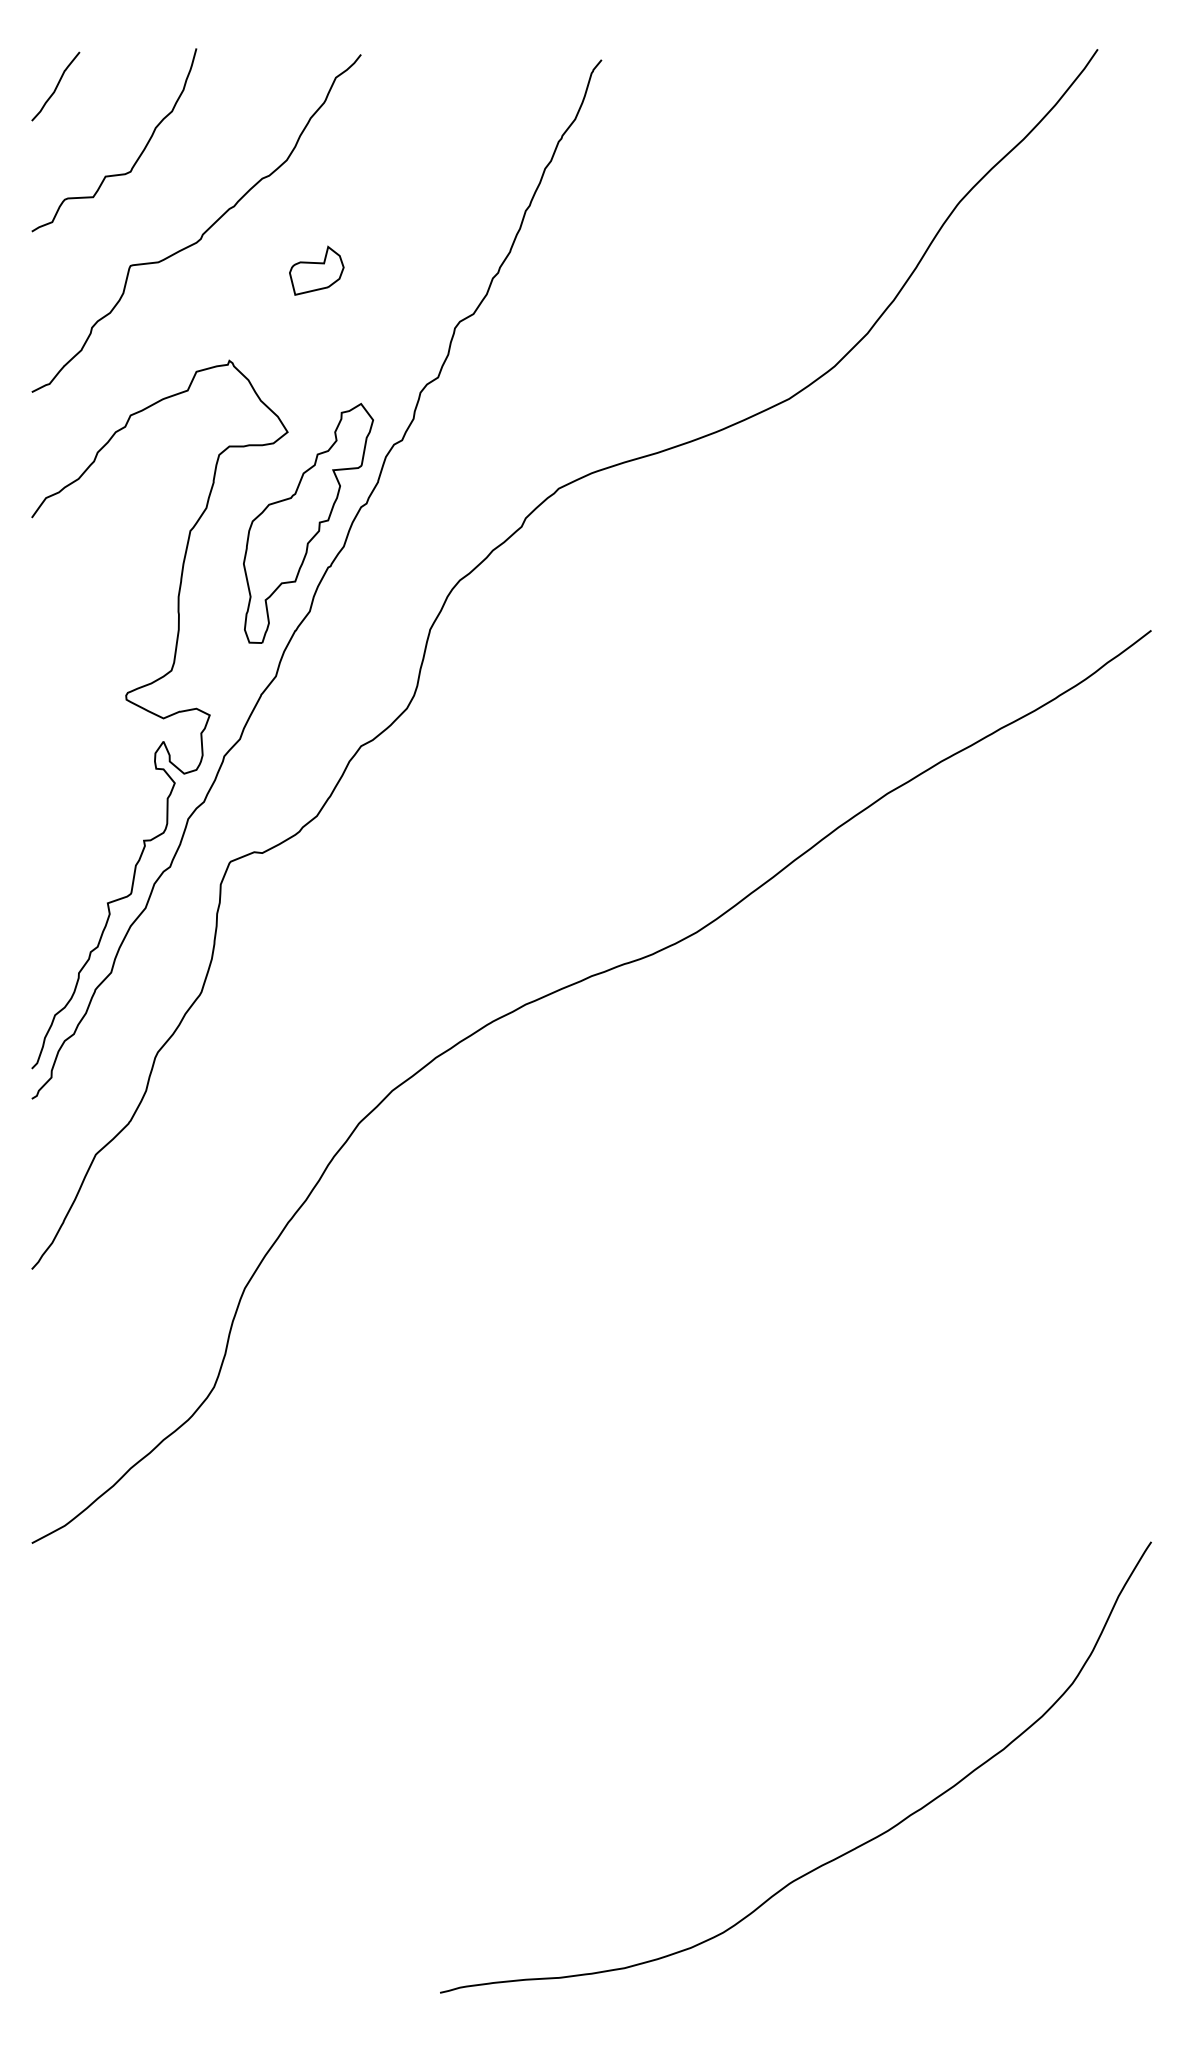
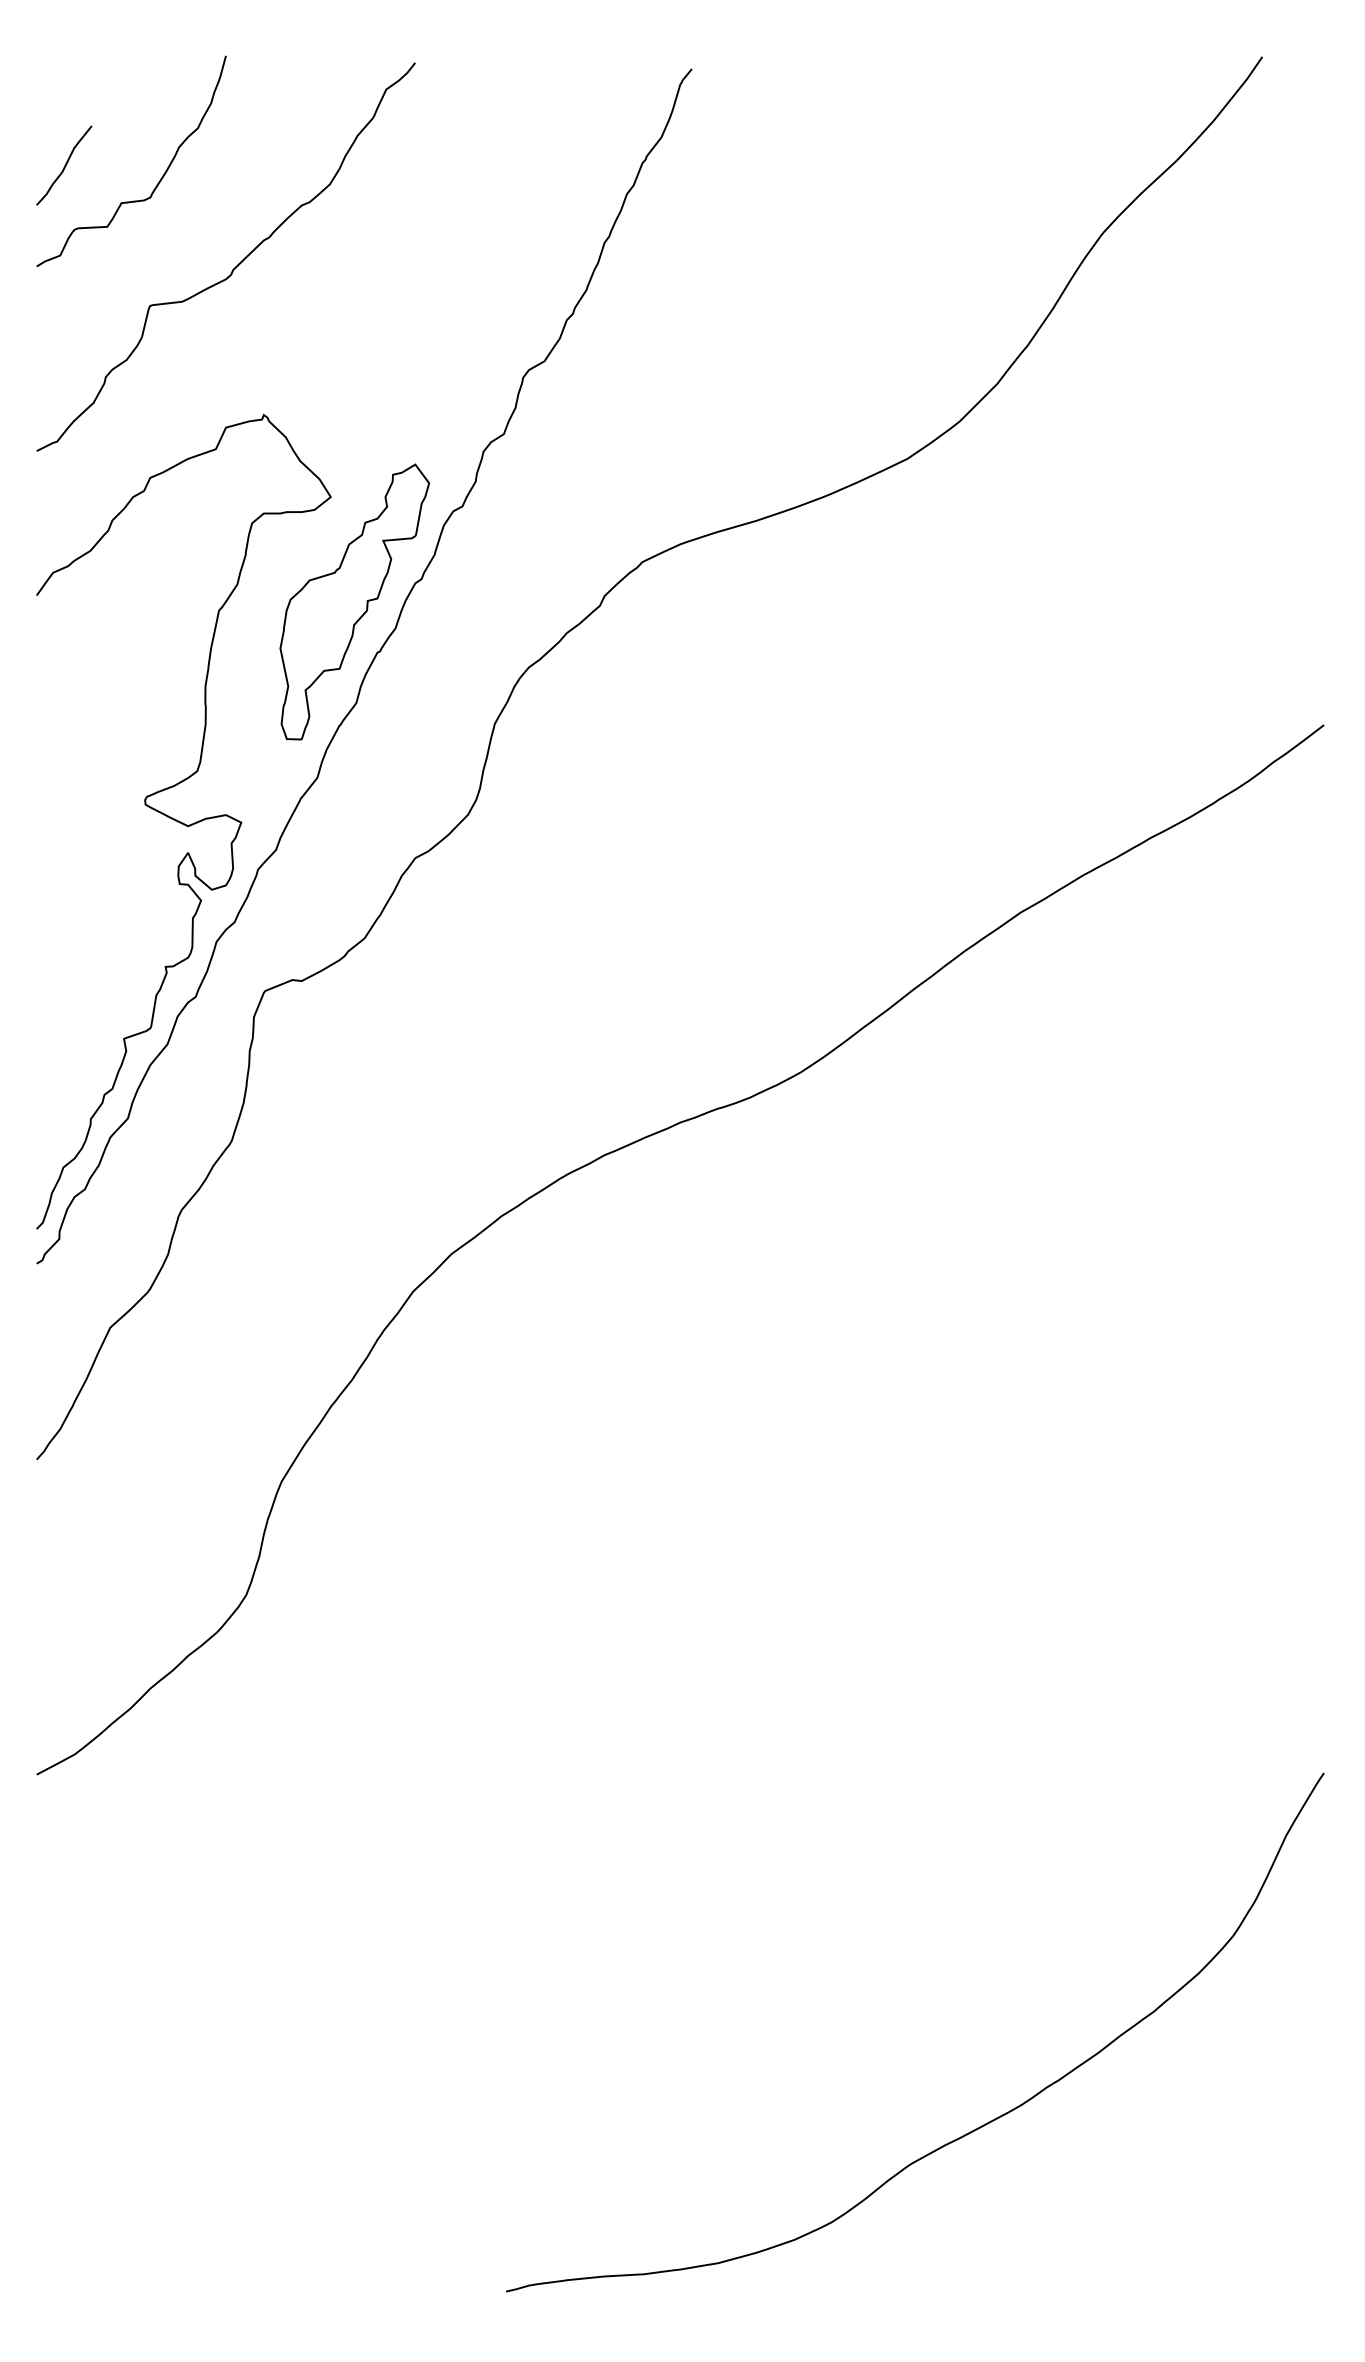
curve: (56, 86) -> (64, 165), moved
part: (316, 270) -> (364, 311), removed

